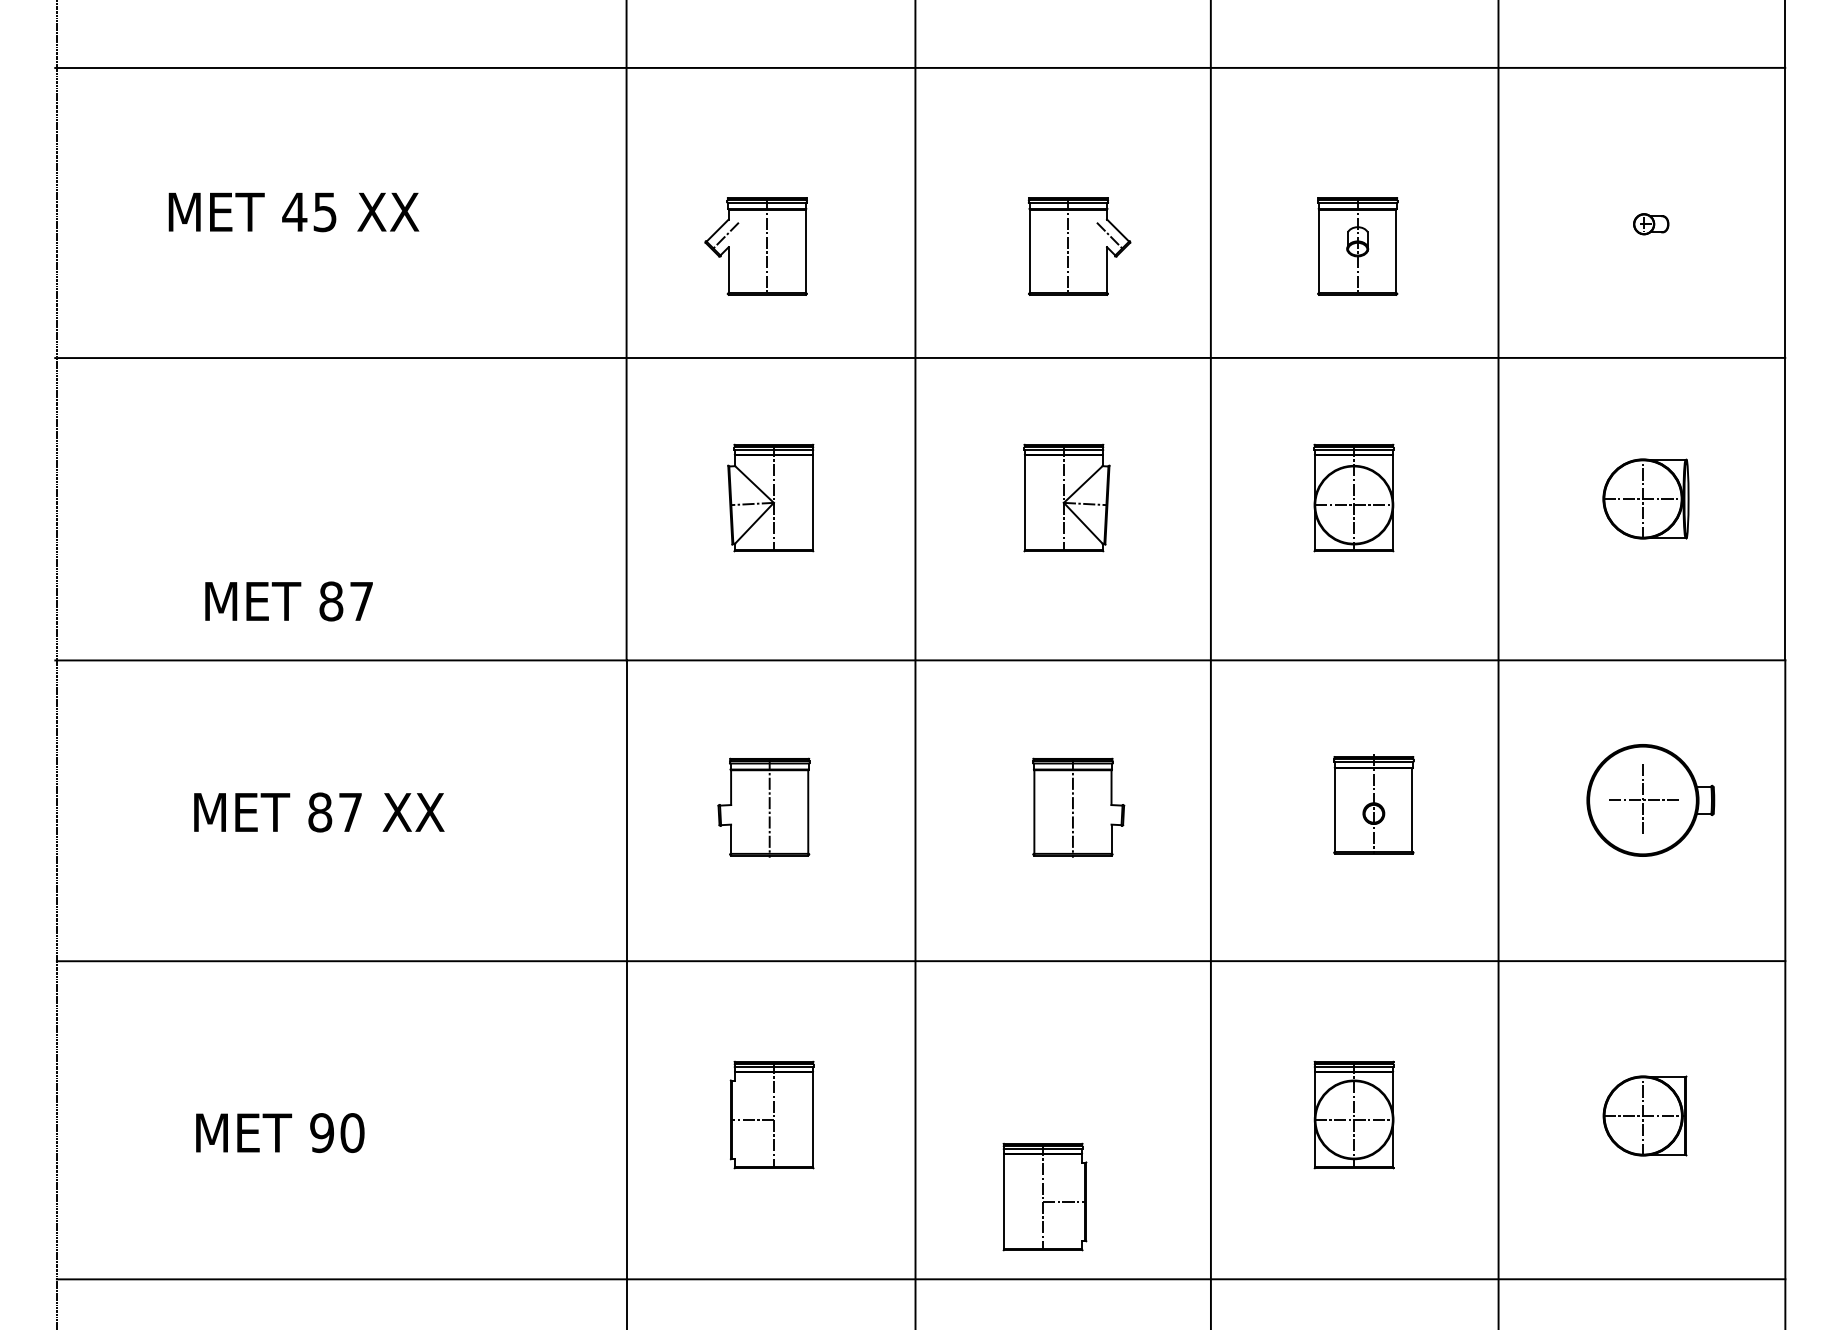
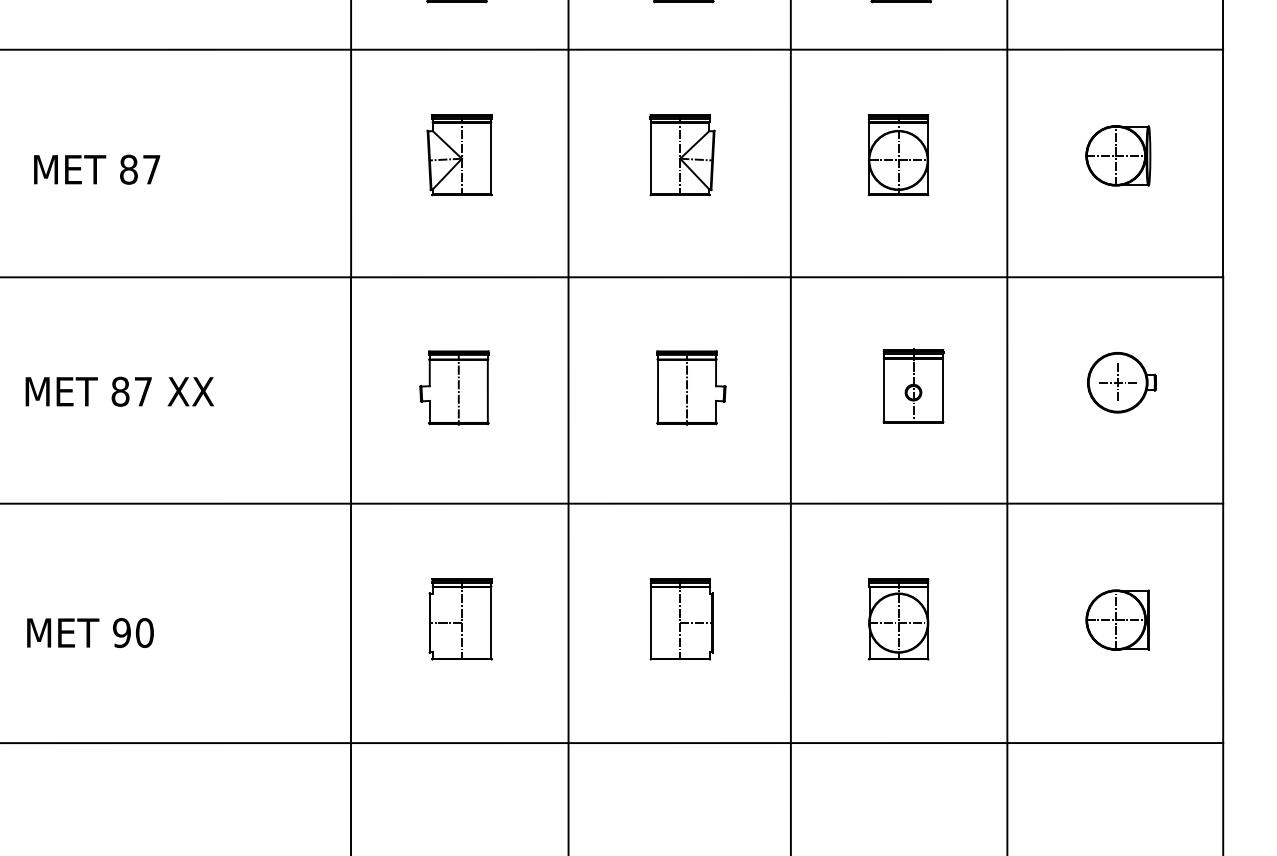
text: (288, 601) -> (96, 169), moved
part: (1650, 800) -> (1121, 382), size x0.71
part: (1044, 1196) -> (681, 619), moved

